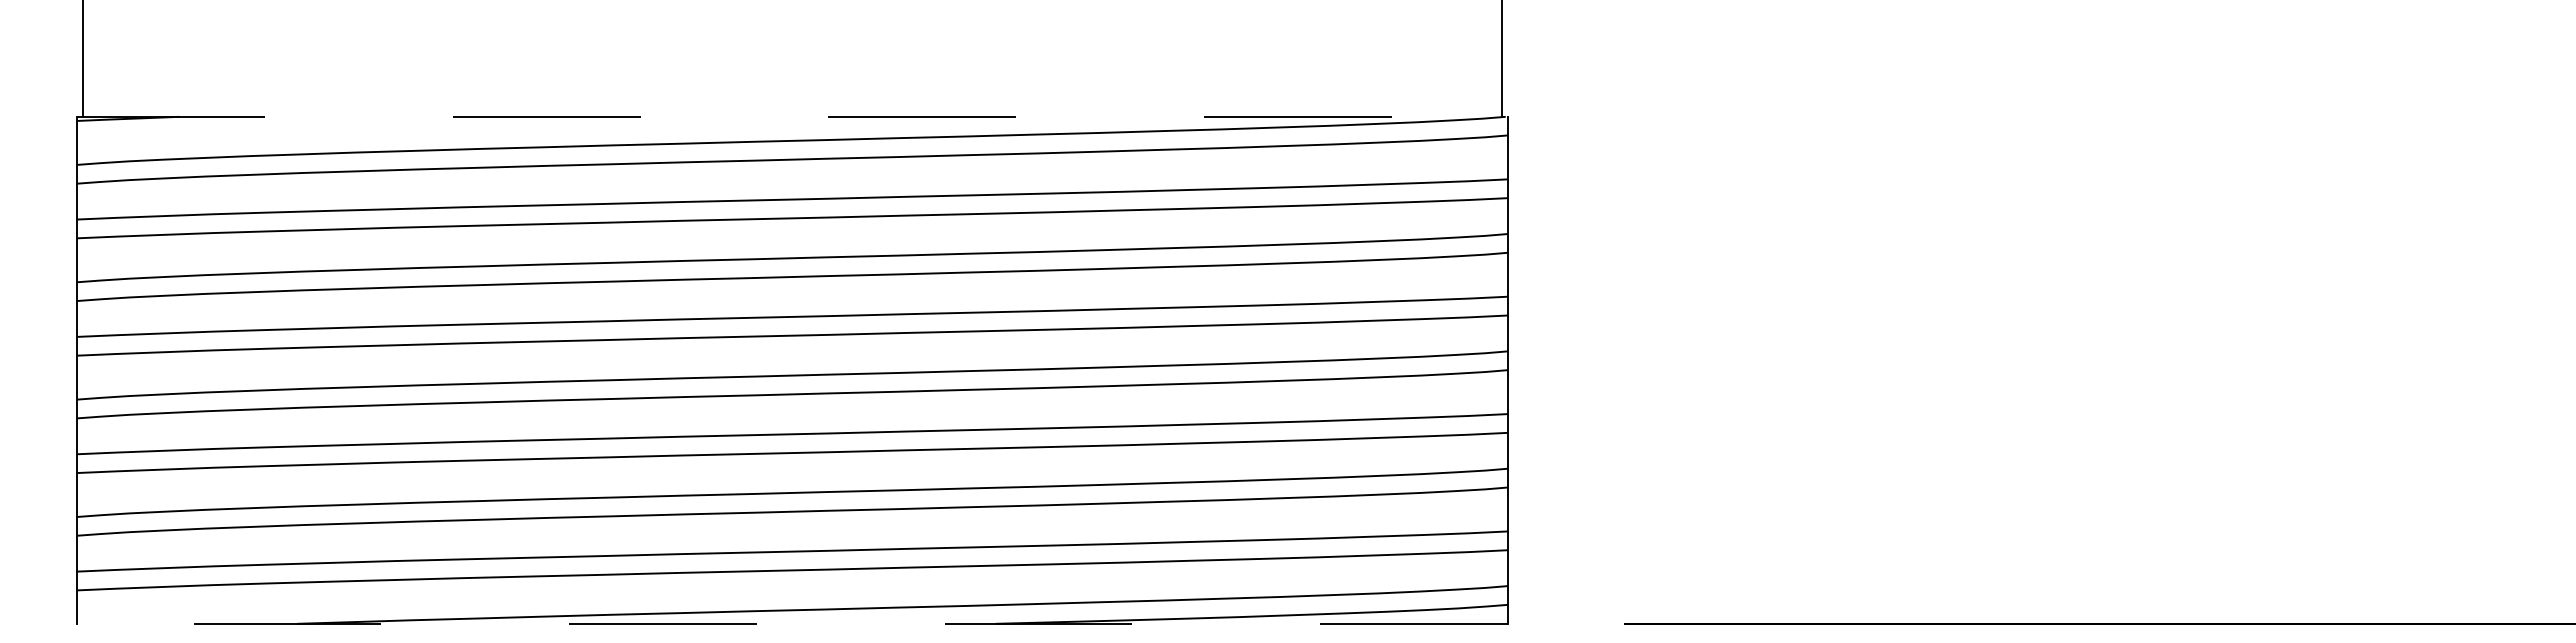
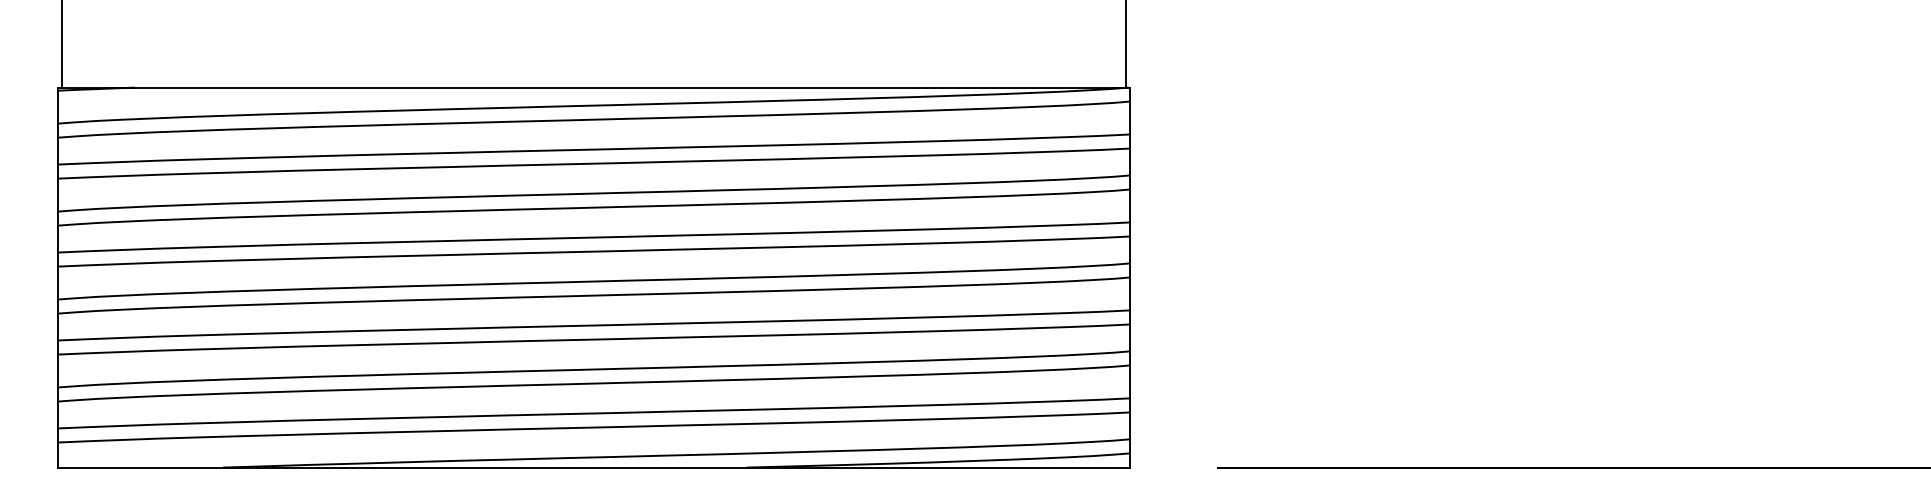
line: (793, 116) -> (594, 87), dashed -> solid
line: (792, 623) -> (594, 467), dashed -> solid

